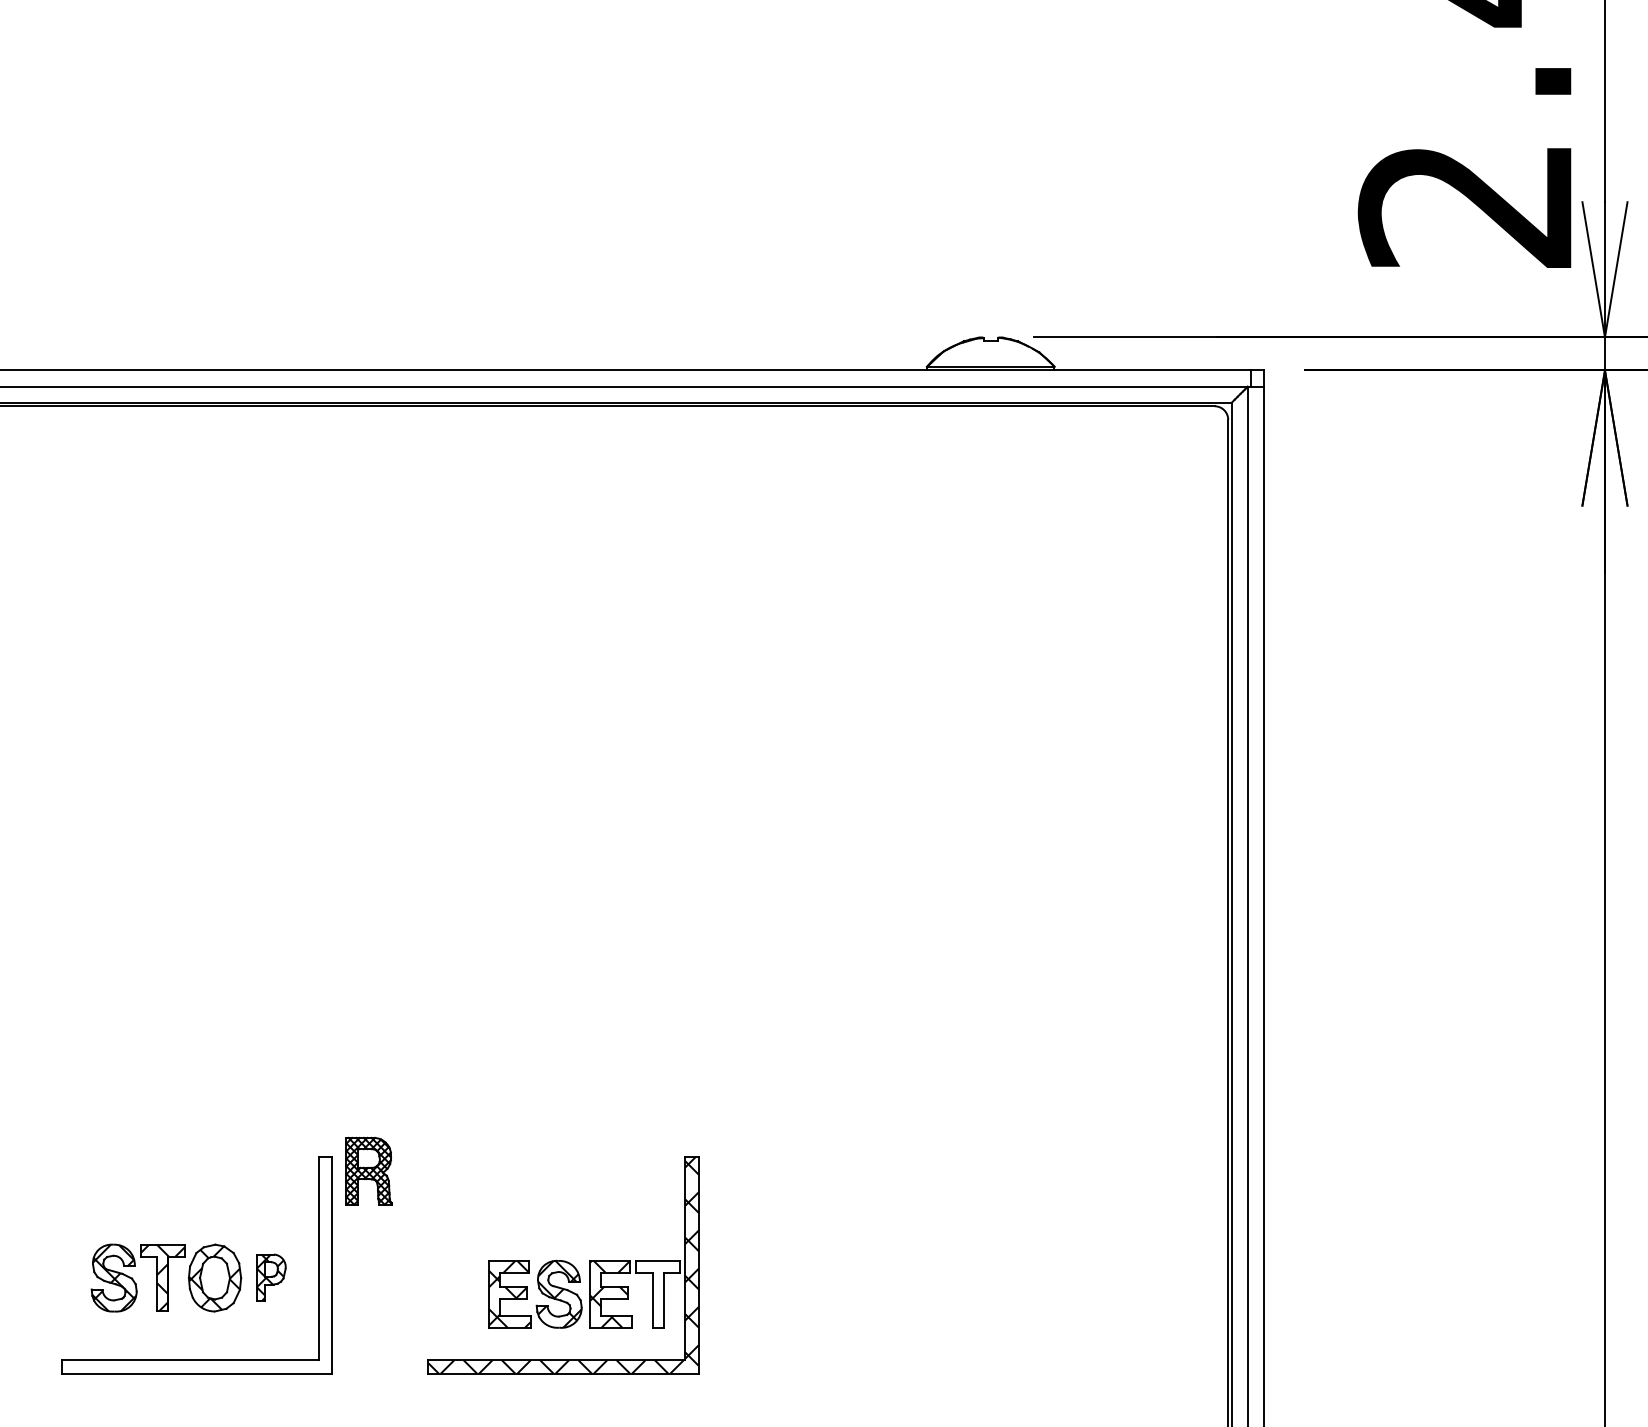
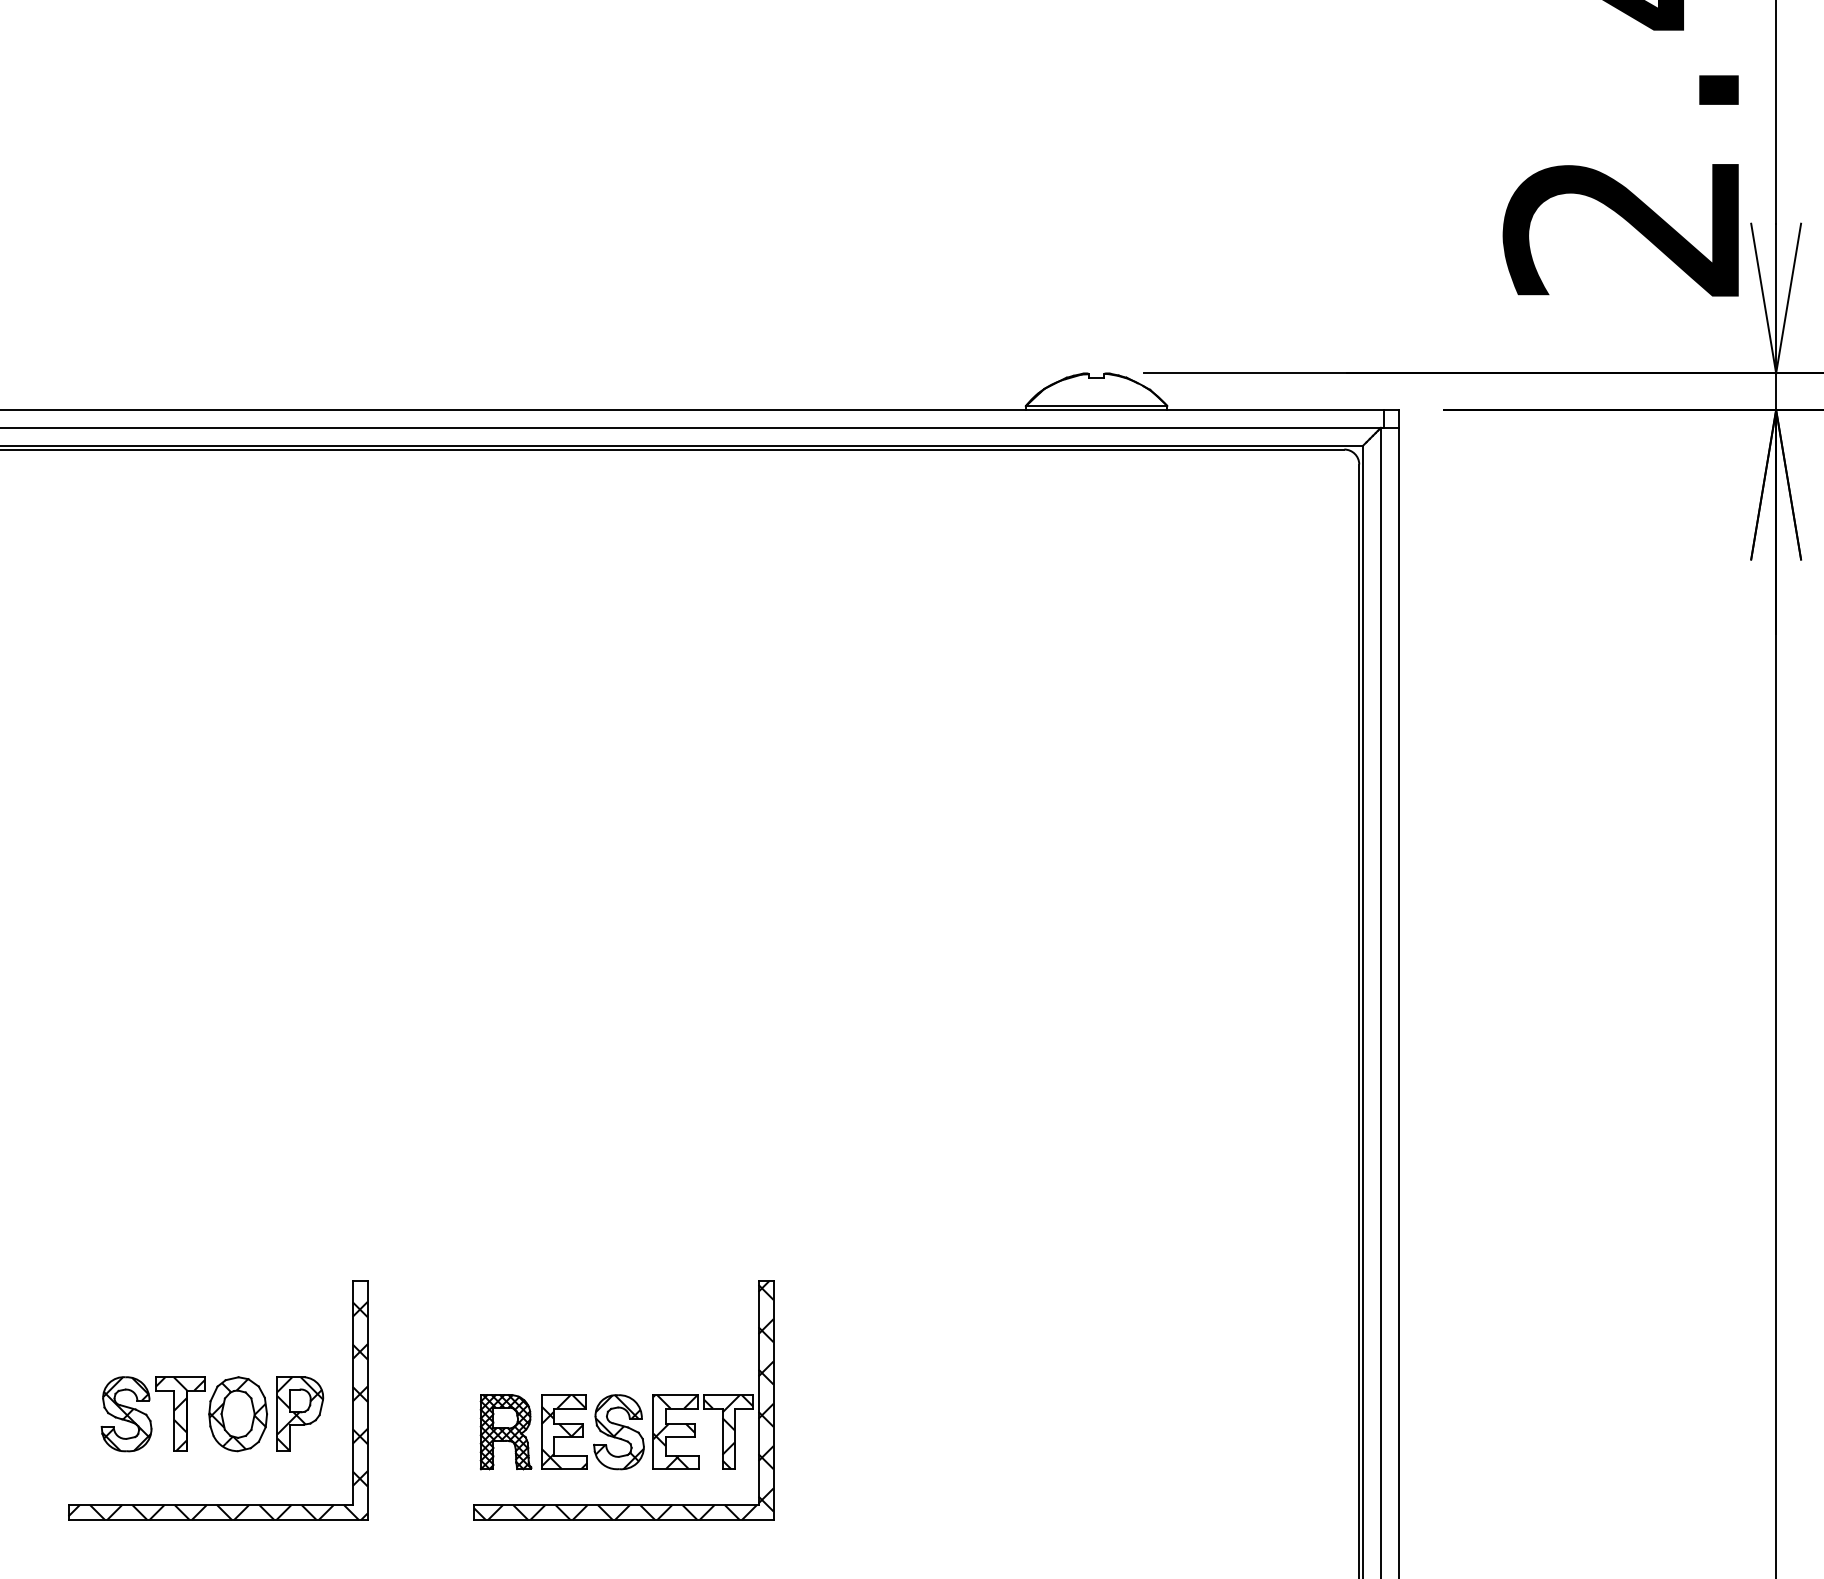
part: (368, 1170) -> (505, 1431), moved
hatch: (196, 1274) -> (217, 1410), added
part: (271, 1277) -> (300, 1413), size x1.43
hatch: (658, 1293) -> (728, 1431), added

